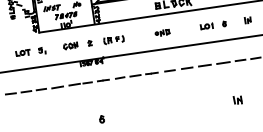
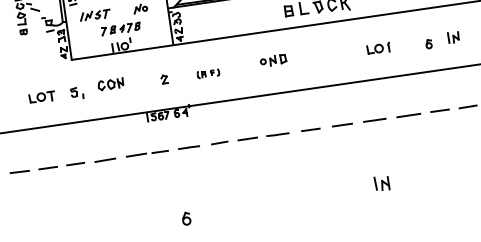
part: (224, 23) -> (428, 43), moved
part: (162, 32) -> (273, 59), moved
part: (113, 40) -> (207, 74), size x0.6
part: (70, 45) -> (110, 83), moved
part: (237, 99) -> (381, 182), moved

